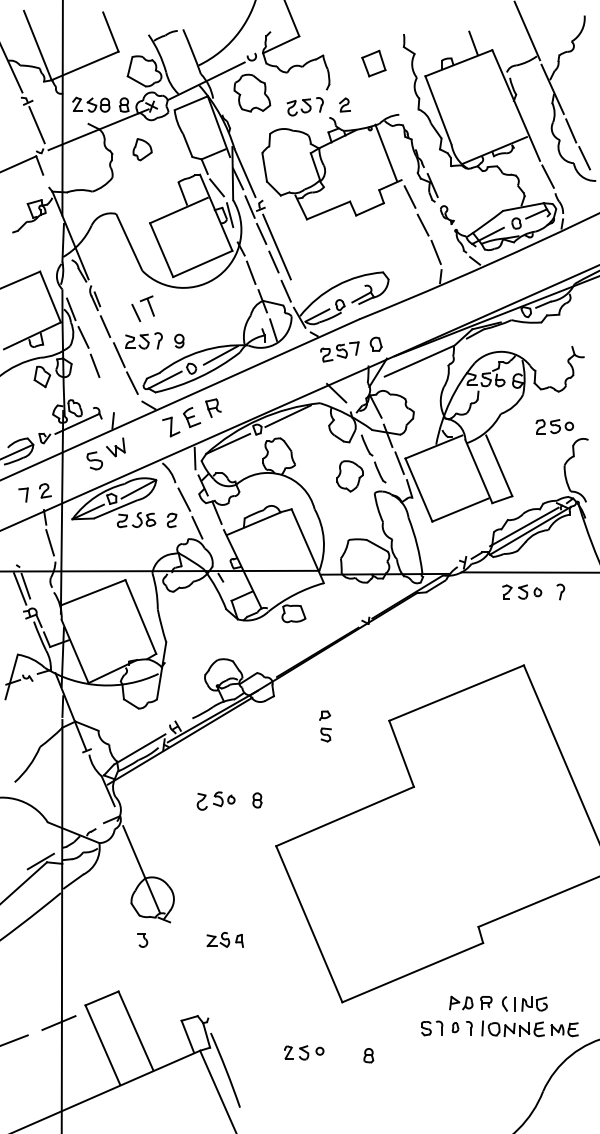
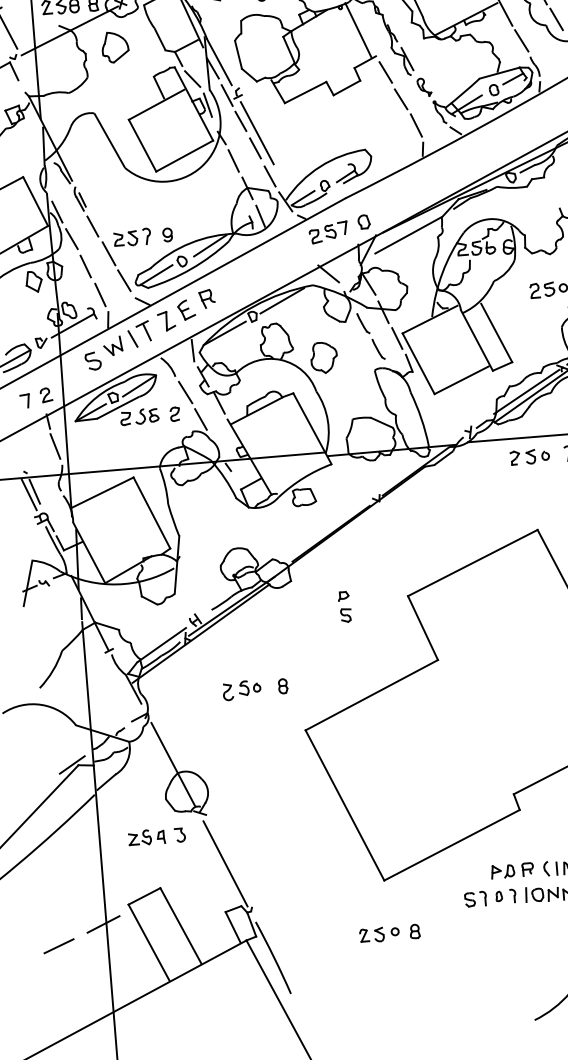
part: (142, 149) -> (115, 46), size x1.43
part: (140, 302) -> (136, 328), moved
line: (107, 395) -> (100, 295), added
part: (349, 476) -> (323, 357), moved
part: (224, 939) -> (146, 837), moved
line: (185, 972) -> (225, 863), added
part: (304, 1052) -> (379, 934), moved

